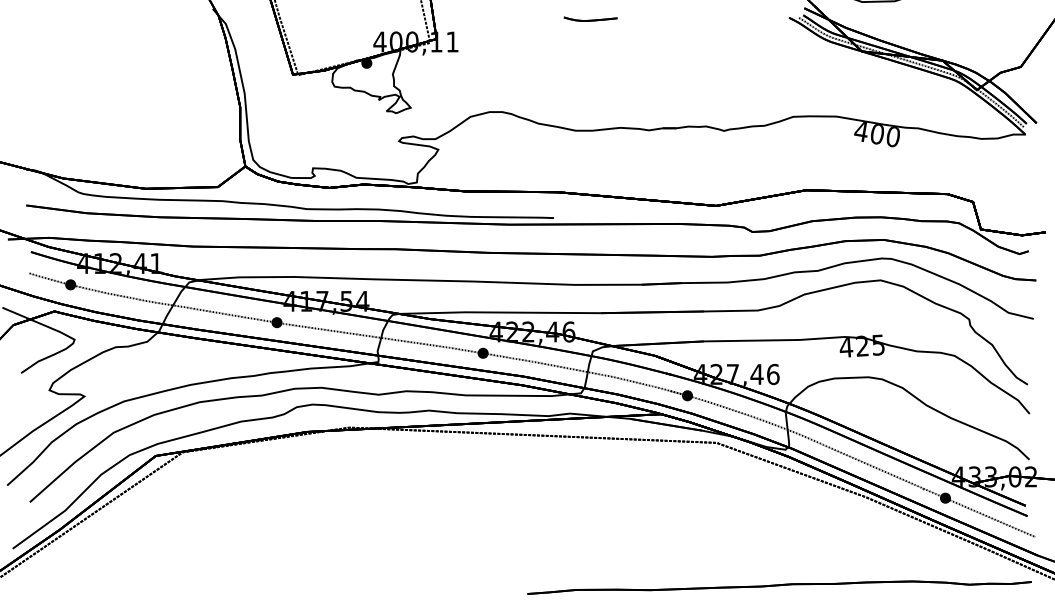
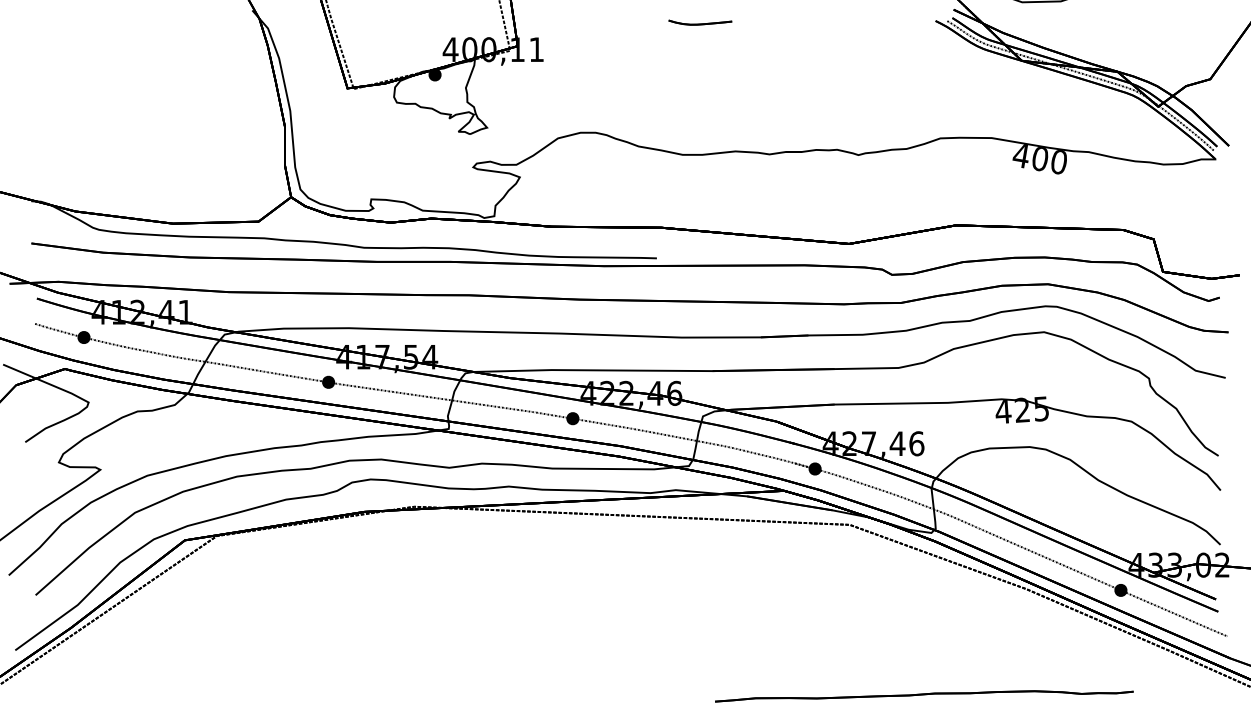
part: (779, 587) -> (924, 696), size x0.7

